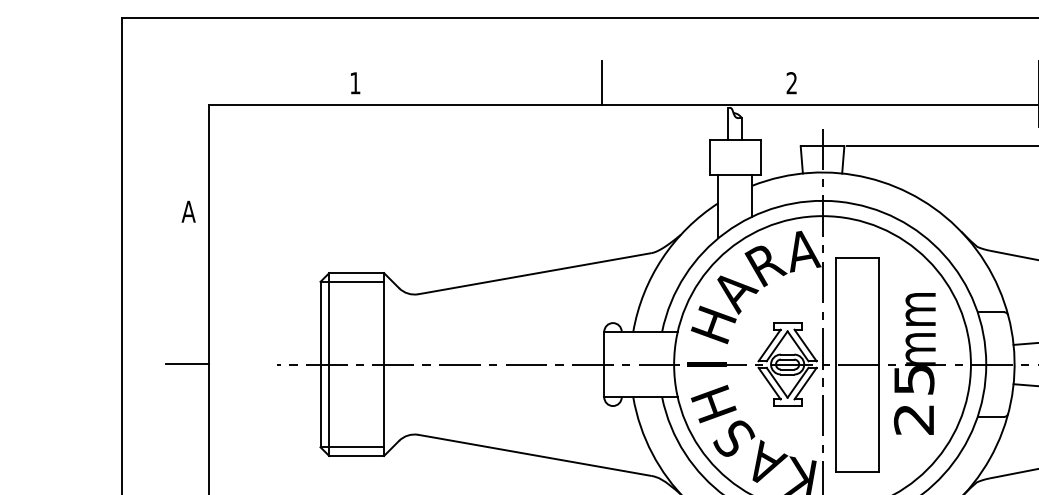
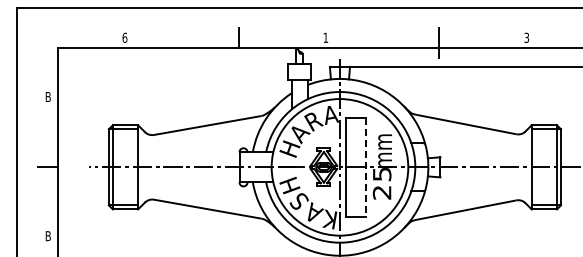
text: (354, 82) -> (124, 37), 1 -> 6
text: (791, 82) -> (325, 37), 2 -> 1
text: (189, 210) -> (48, 96), A -> B
line: (880, 364) -> (366, 167), solid -> dashed

